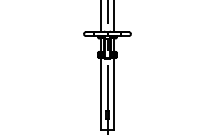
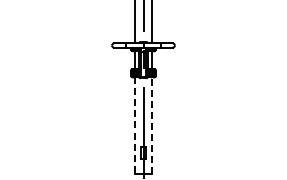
line: (101, 94) -> (135, 126), solid -> dashed
line: (113, 94) -> (151, 125), solid -> dashed

